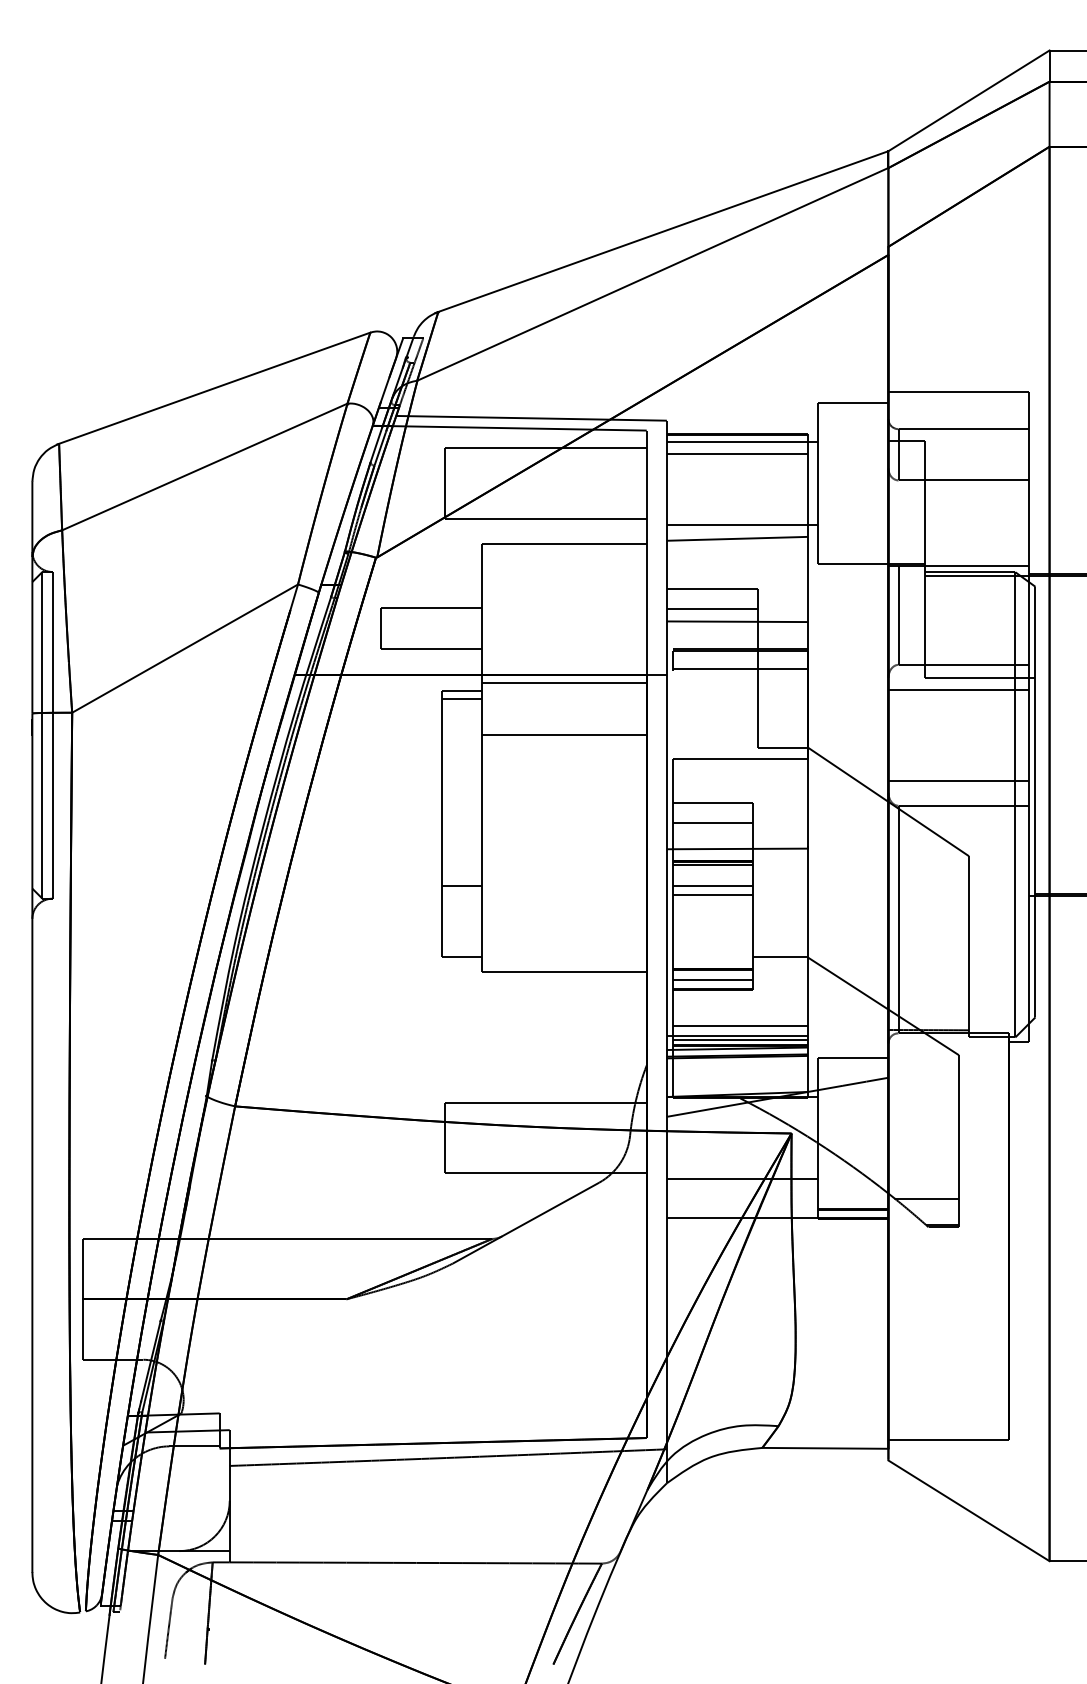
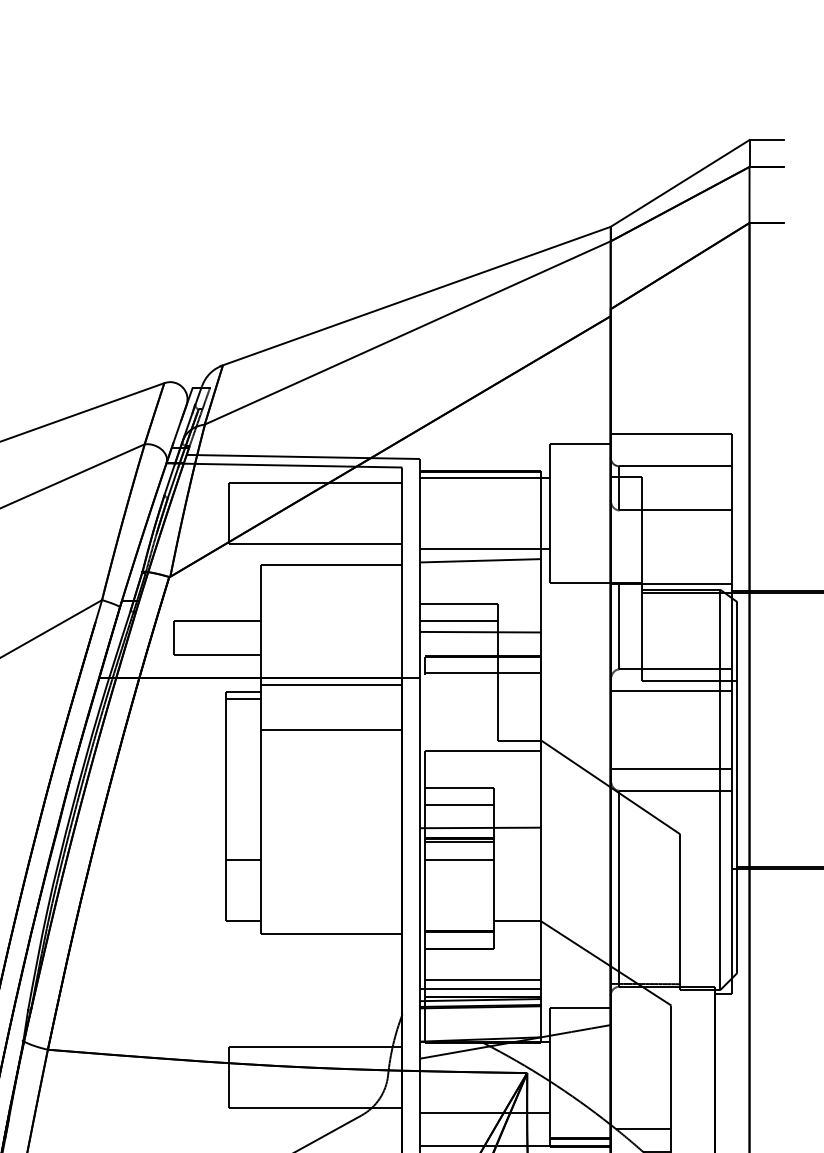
line: (736, 454) -> (479, 488), removed
line: (712, 894) -> (459, 867), removed
line: (712, 980) -> (459, 941), removed
line: (739, 1039) -> (482, 992), removed

